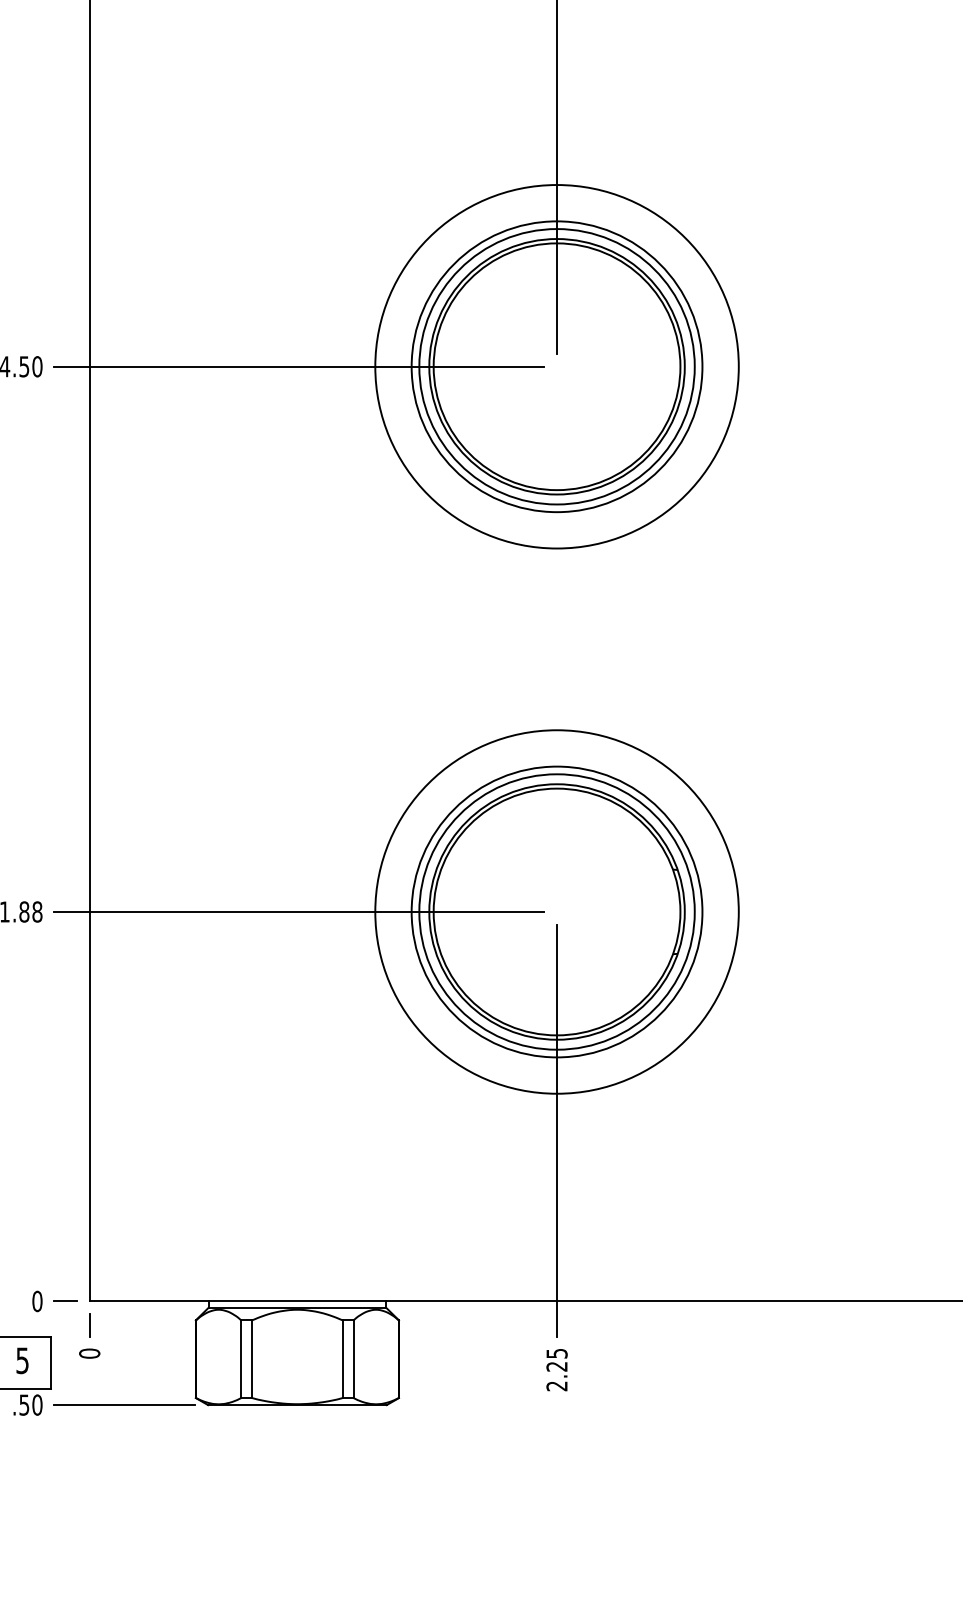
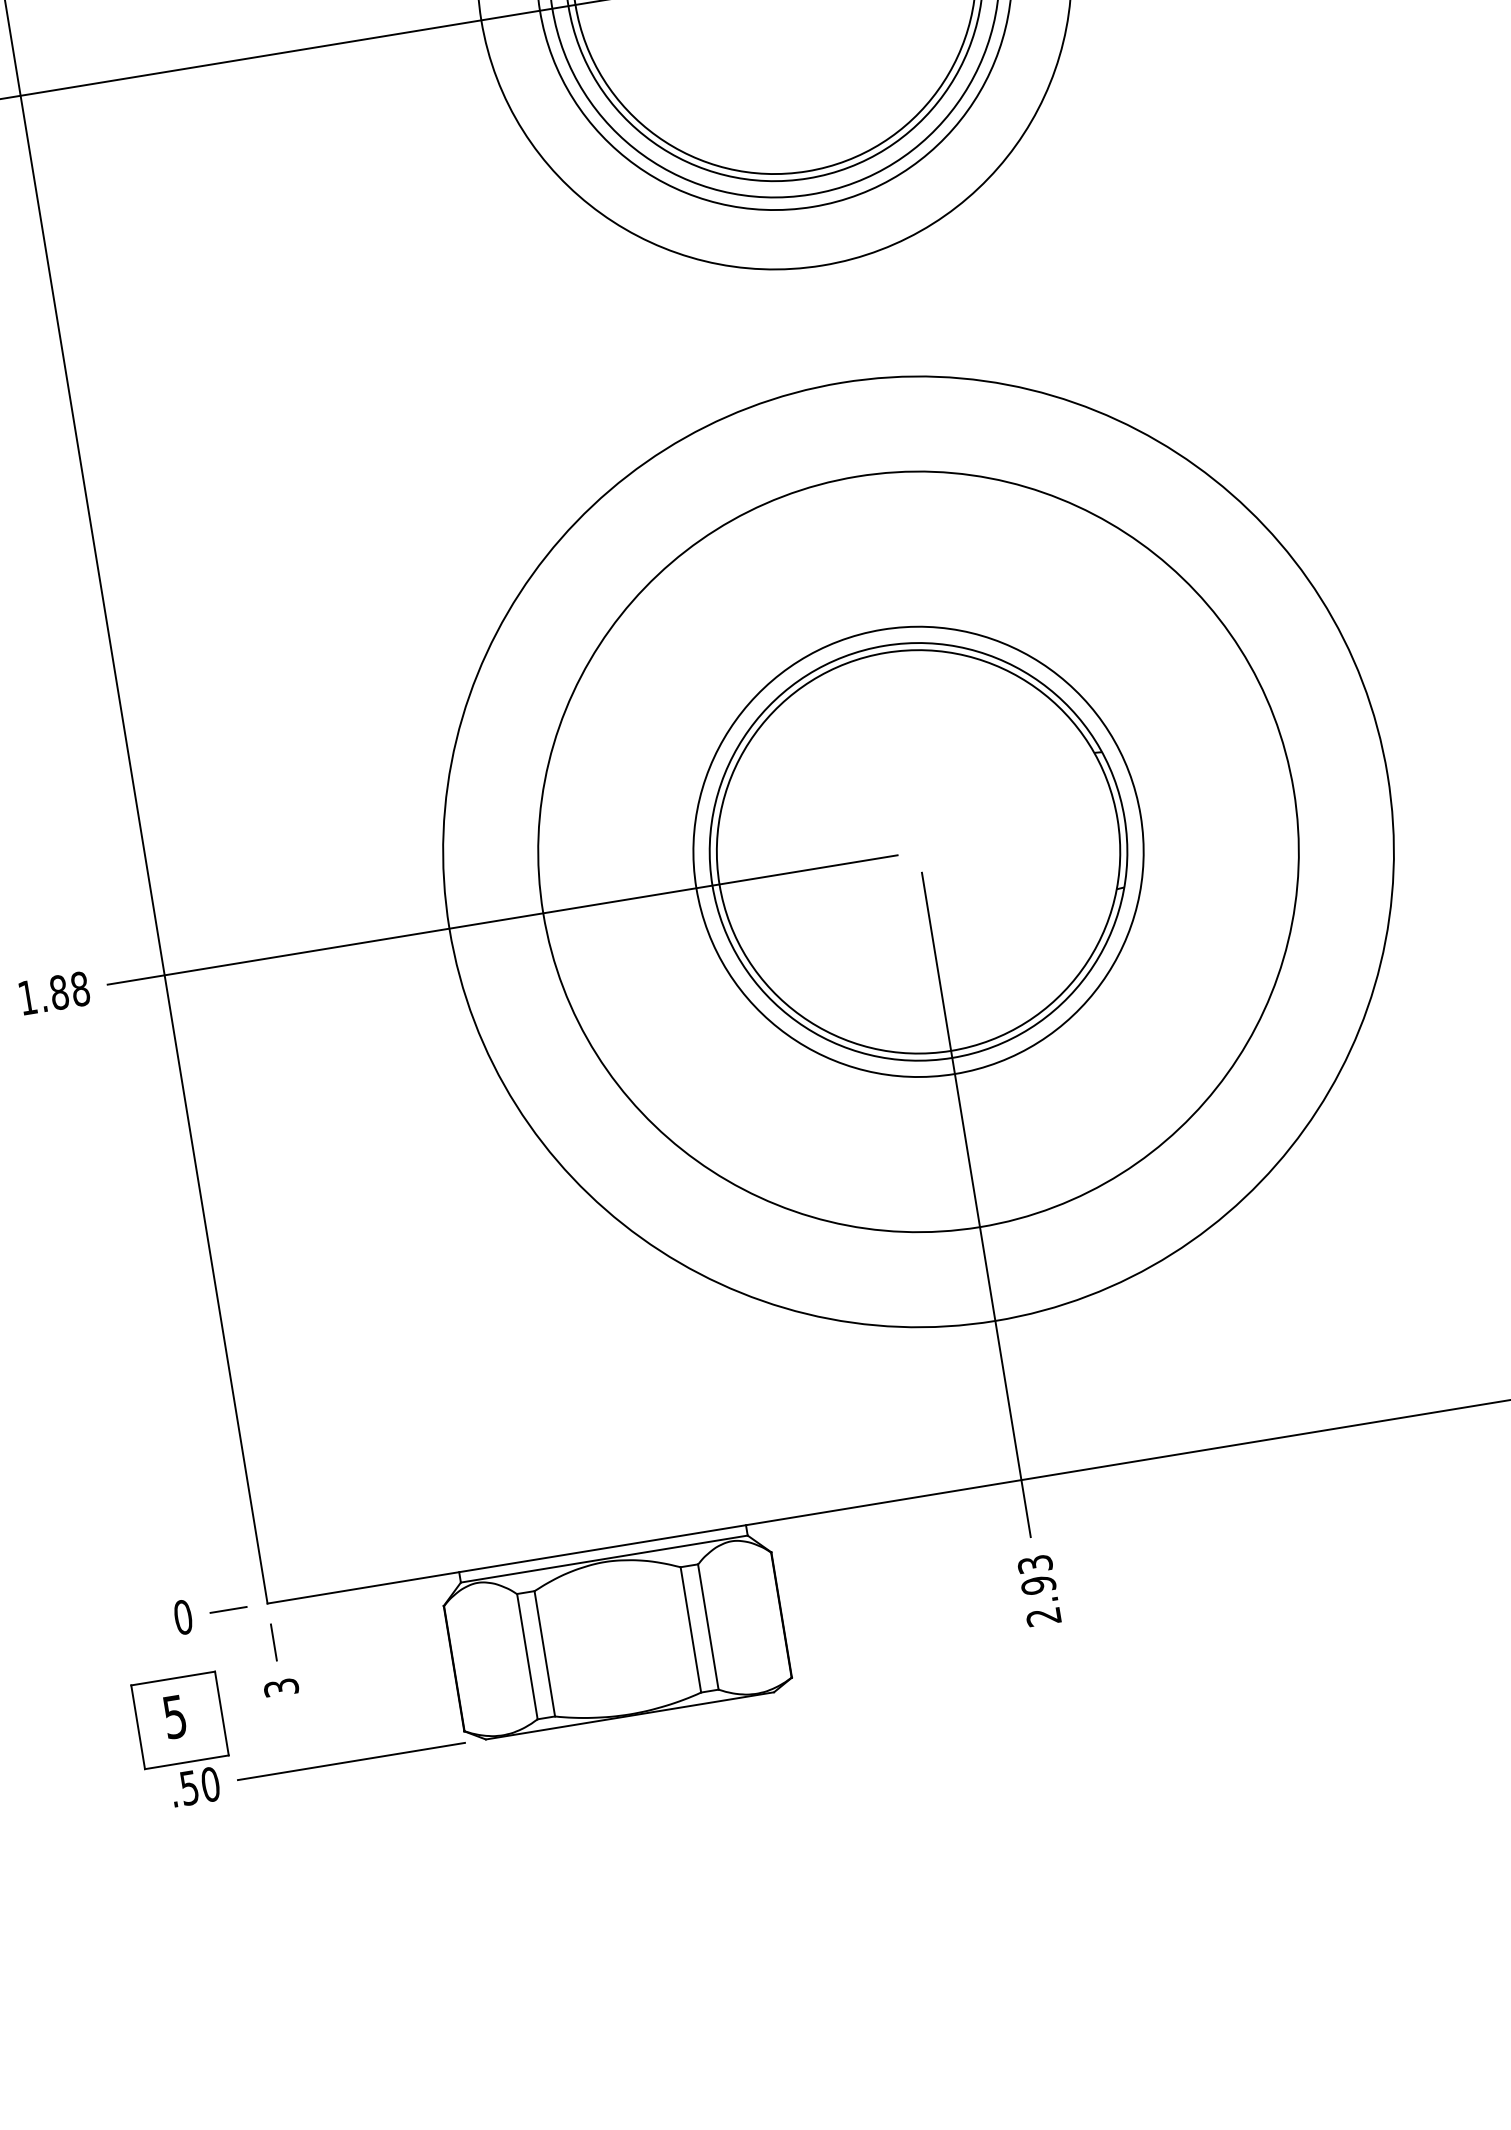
circle: (556, 911) -> (917, 851), size x1.6
circle: (556, 911) -> (917, 851), size x1.6
text: (89, 1353) -> (280, 1687), 0 -> 3
text: (556, 1359) -> (1035, 1573), 2.25 -> 2.93

